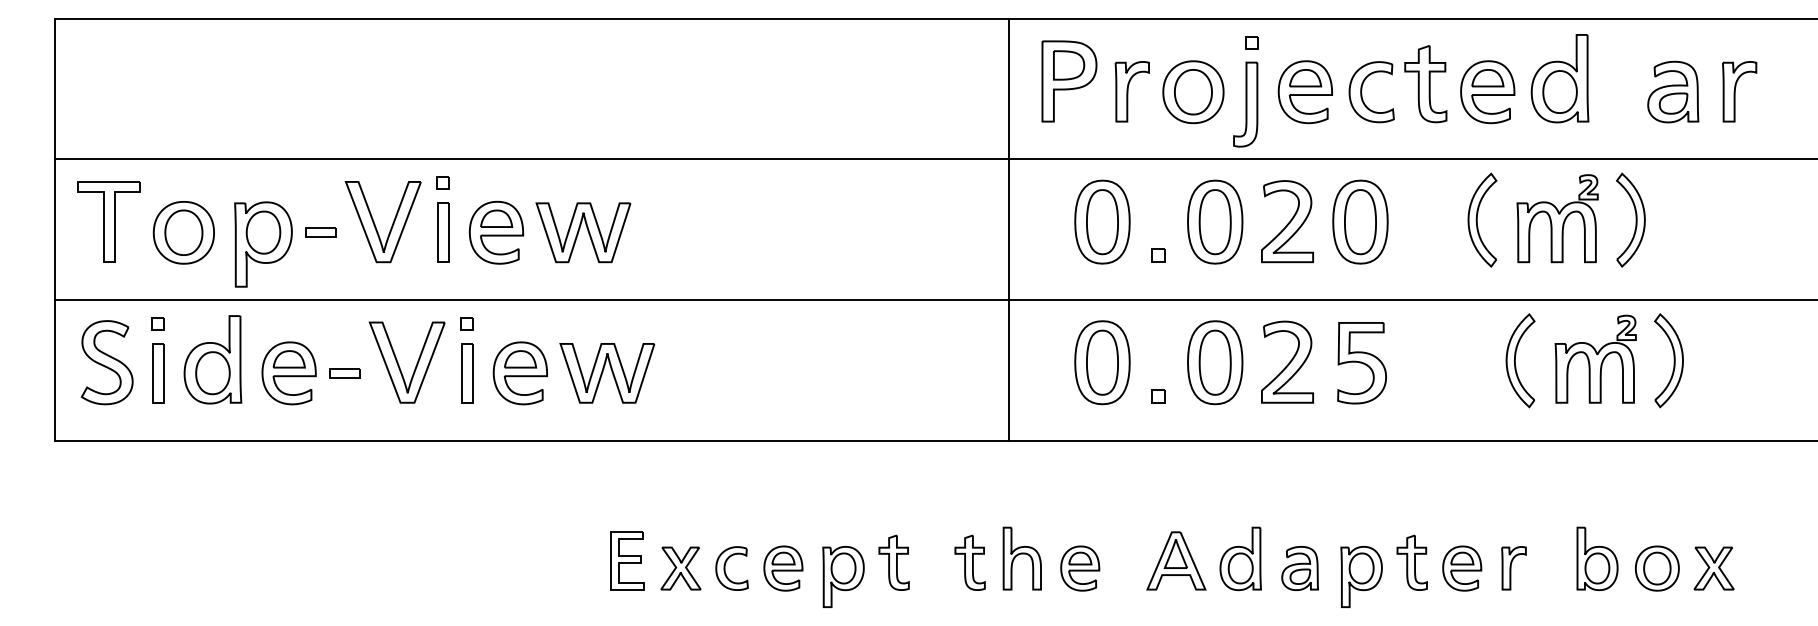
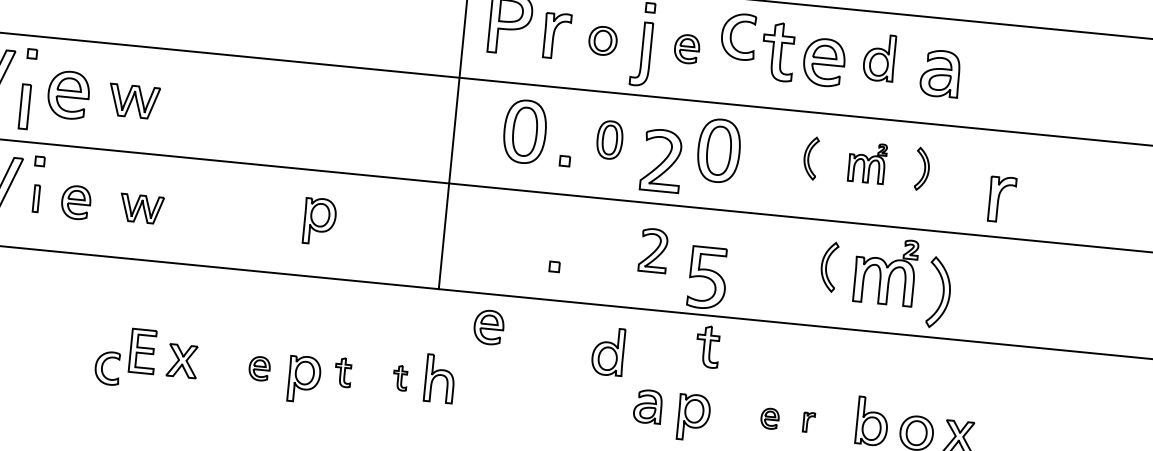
part: (1559, 78) -> (879, 57), size x0.7
part: (1673, 91) -> (940, 73), moved
part: (1739, 91) -> (1001, 199), moved
part: (1193, 92) -> (603, 41), size x0.6
part: (1304, 92) -> (686, 49), size x0.6
part: (1362, 92) -> (731, 36), moved
part: (1557, 218) -> (867, 162), size x0.6
part: (1482, 219) -> (810, 157), size x0.6
part: (1630, 219) -> (922, 168), size x0.6
part: (1215, 221) -> (610, 139), size x0.6
part: (1287, 221) -> (661, 160), moved
part: (443, 232) -> (25, 106), moved
part: (583, 232) -> (134, 101), size x0.7
part: (1520, 360) -> (829, 266), size x0.7
part: (1668, 360) -> (938, 292), moved
part: (1287, 361) -> (653, 250), size x0.7
part: (1102, 362) -> (514, 237), removed
part: (1215, 362) -> (599, 245), removed
part: (1361, 363) -> (707, 278), moved
part: (843, 366) -> (319, 221), added
part: (467, 373) -> (36, 198), size x0.6
part: (519, 373) -> (75, 202), size x0.7
part: (607, 373) -> (141, 209), size x0.6
part: (1240, 558) -> (608, 351), moved
part: (1176, 560) -> (555, 391), removed
part: (893, 562) -> (342, 372), size x0.7
part: (969, 562) -> (400, 377), size x0.6
part: (1411, 562) -> (707, 346), moved
part: (731, 568) -> (107, 368), moved
part: (783, 568) -> (259, 368), size x0.7
part: (1080, 568) -> (489, 327), moved
part: (1462, 568) -> (770, 418), size x0.6
part: (1513, 568) -> (808, 422), size x0.6

